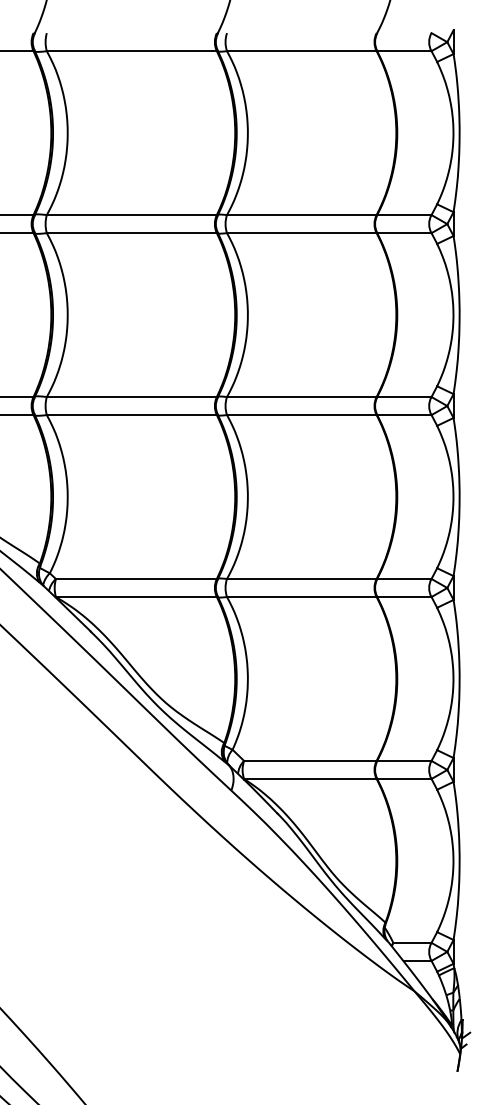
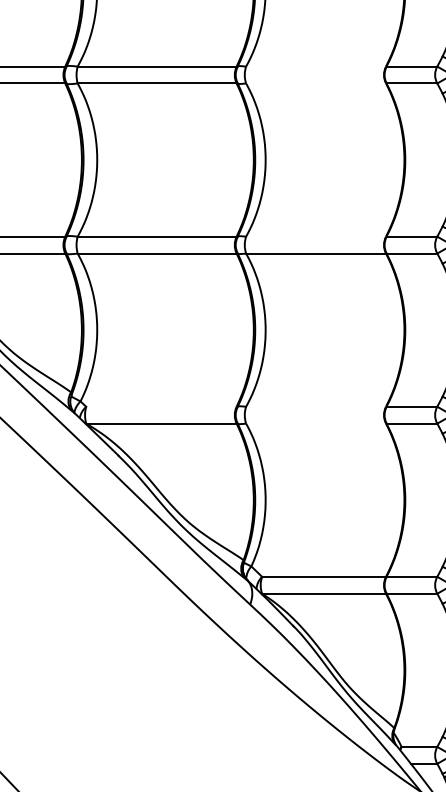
line: (301, 215) -> (315, 66), removed
line: (301, 233) -> (315, 83), removed
line: (301, 397) -> (315, 237), removed
line: (135, 578) -> (160, 406), removed
line: (301, 578) -> (315, 406), removed
line: (301, 597) -> (315, 424), removed

